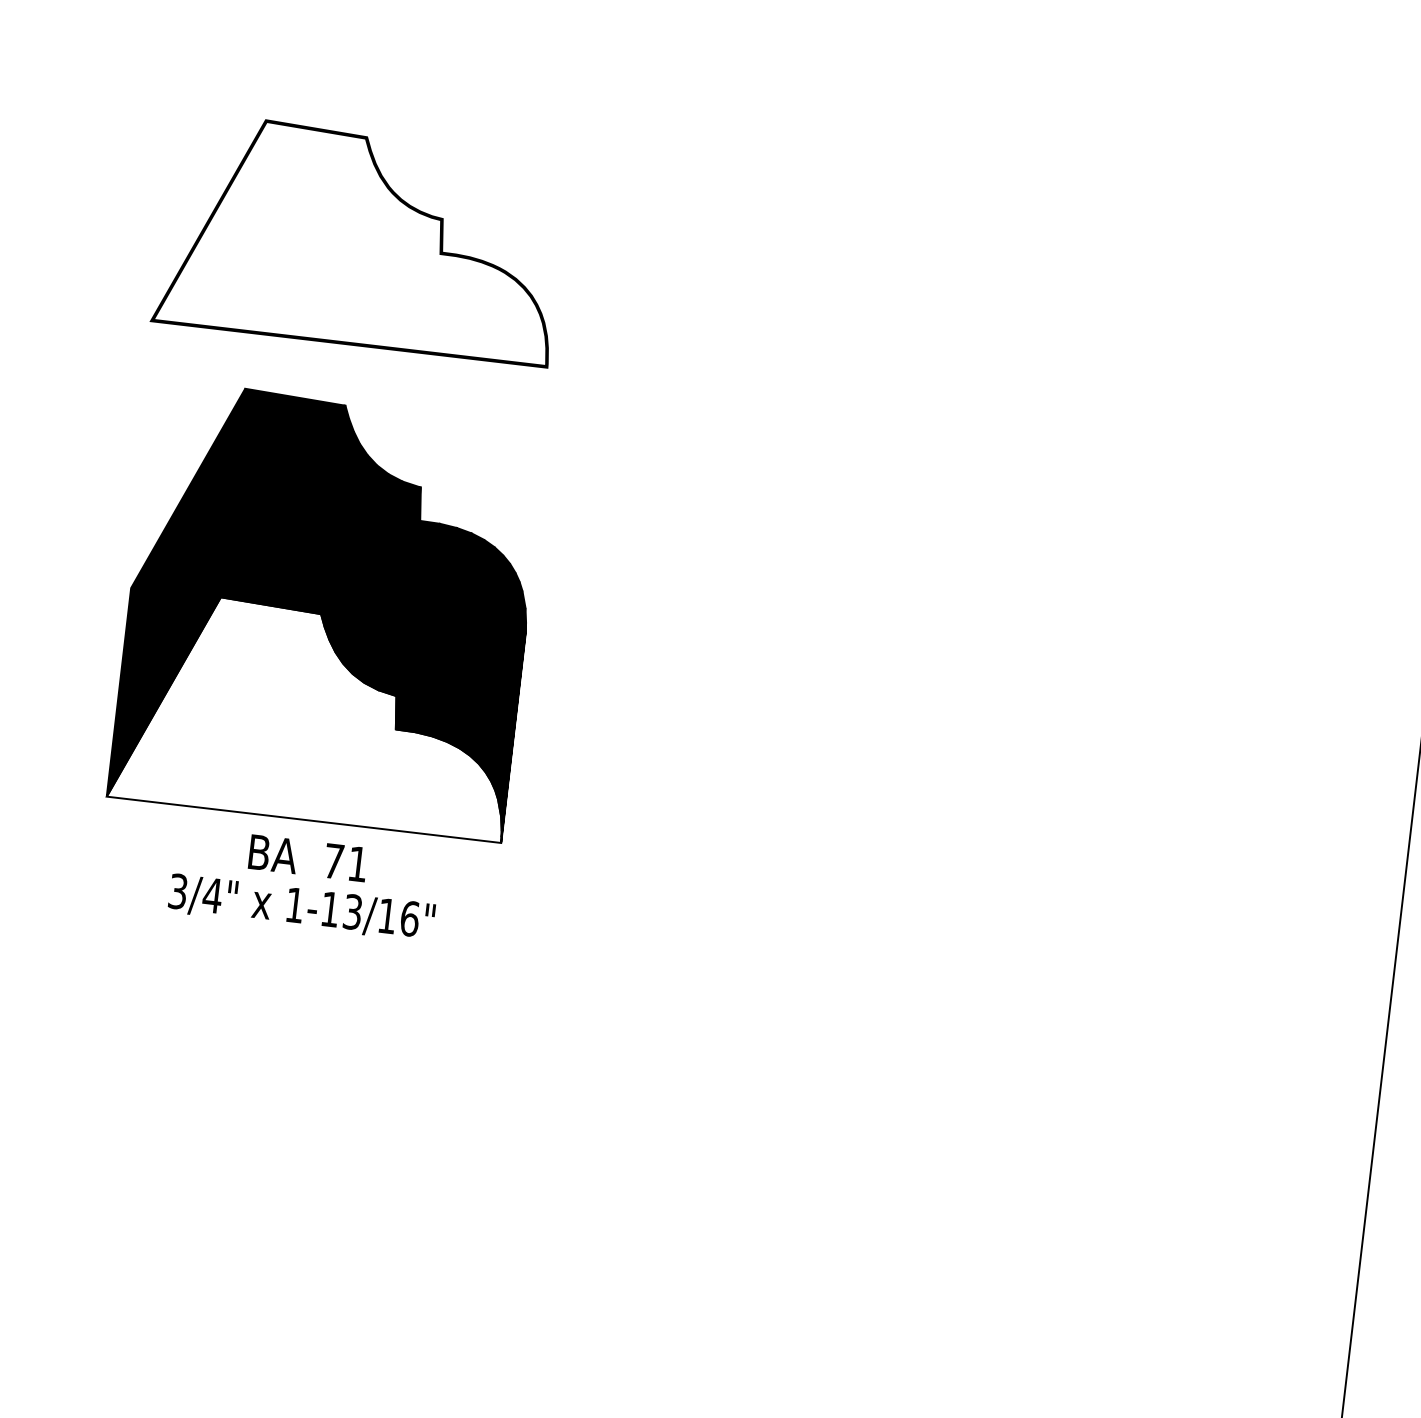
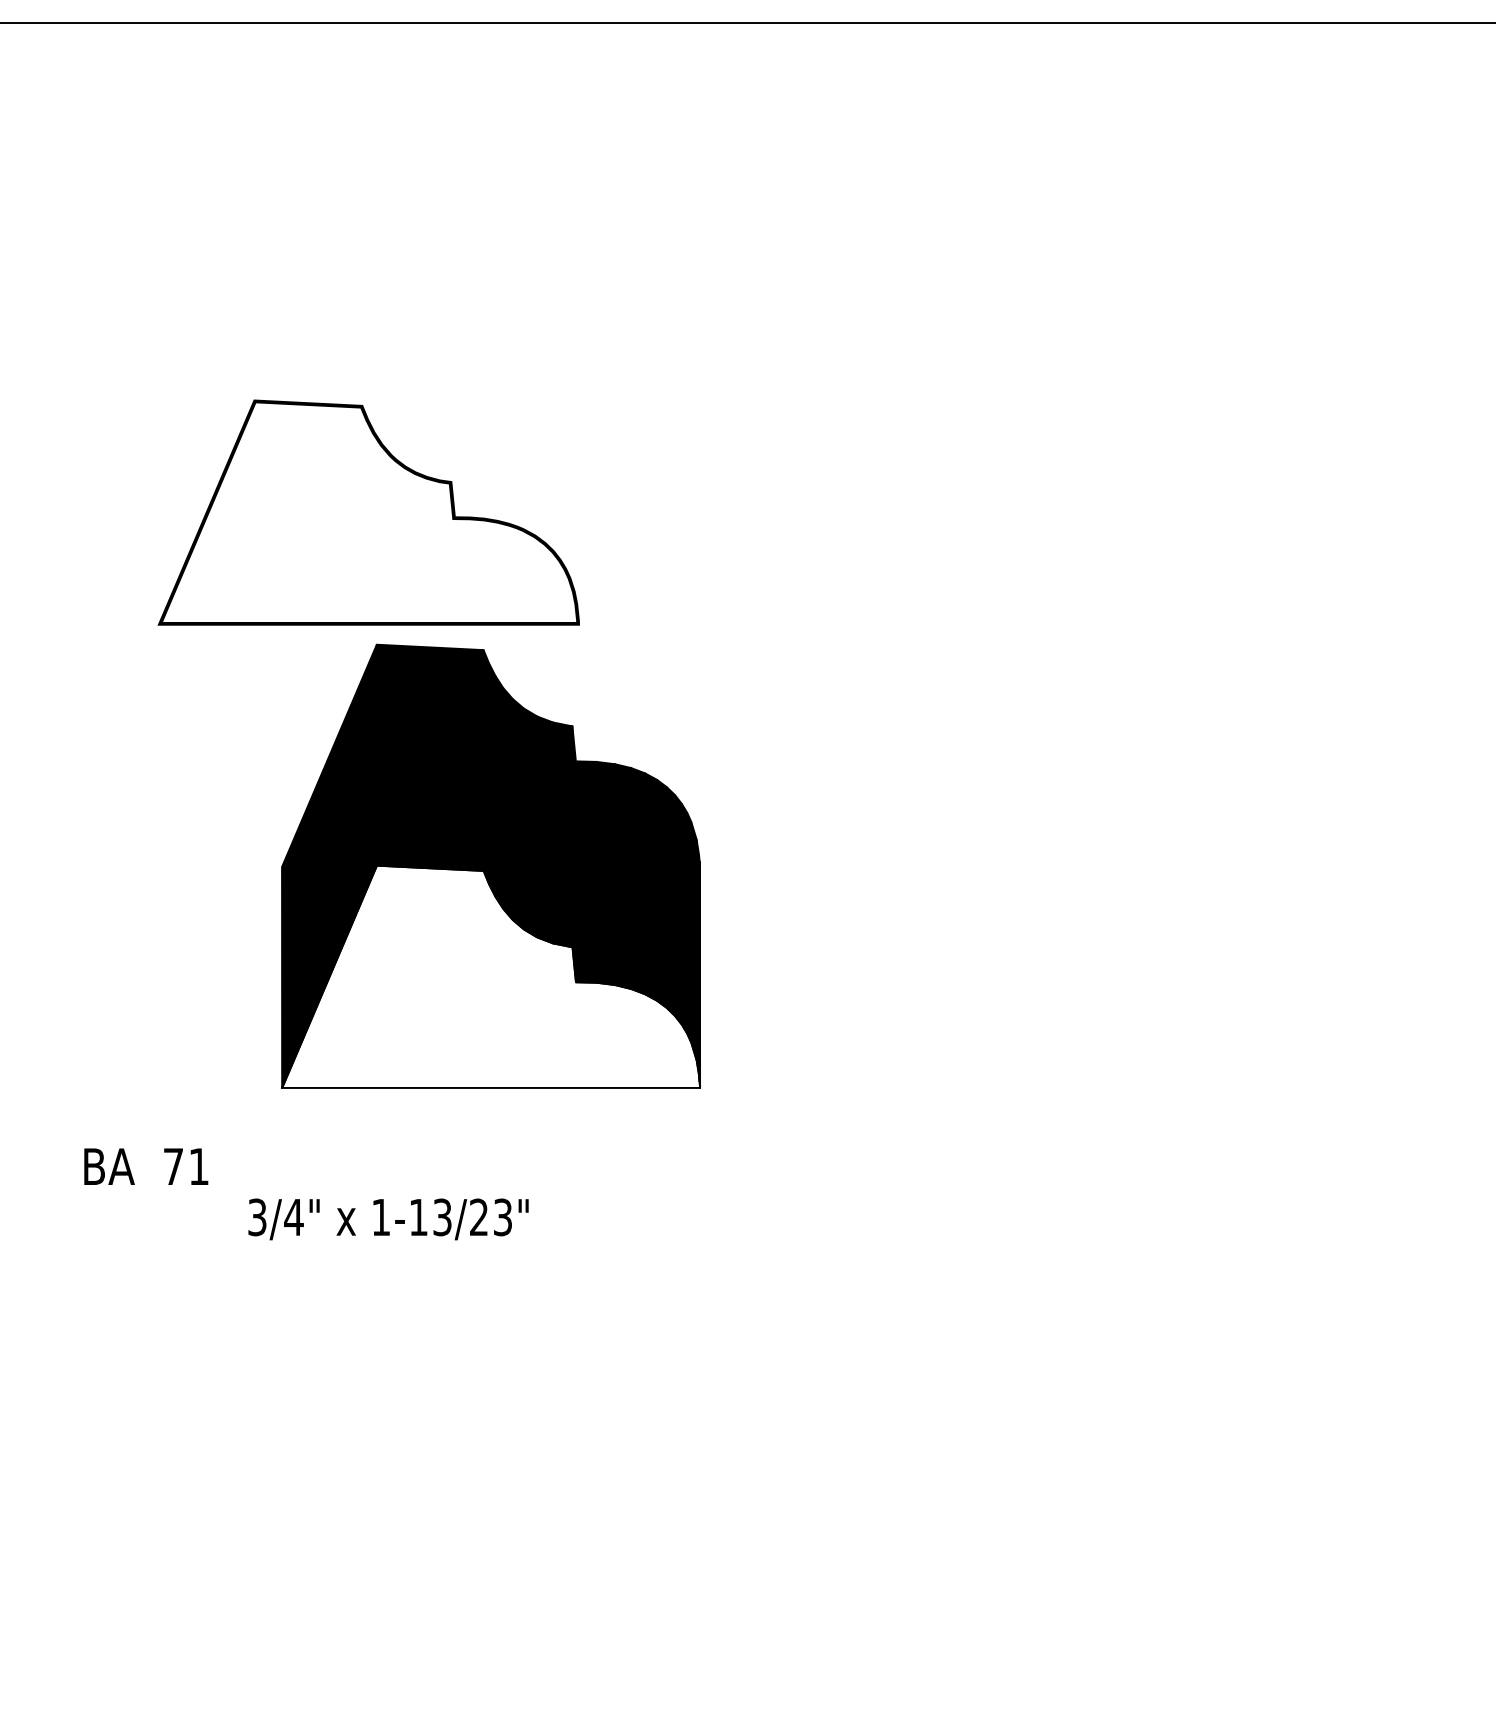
part: (328, 609) -> (490, 865), moved
text: (308, 858) -> (146, 1166), moved
text: (399, 917) -> (491, 1217), 1-13/16" -> 1-13/23"

